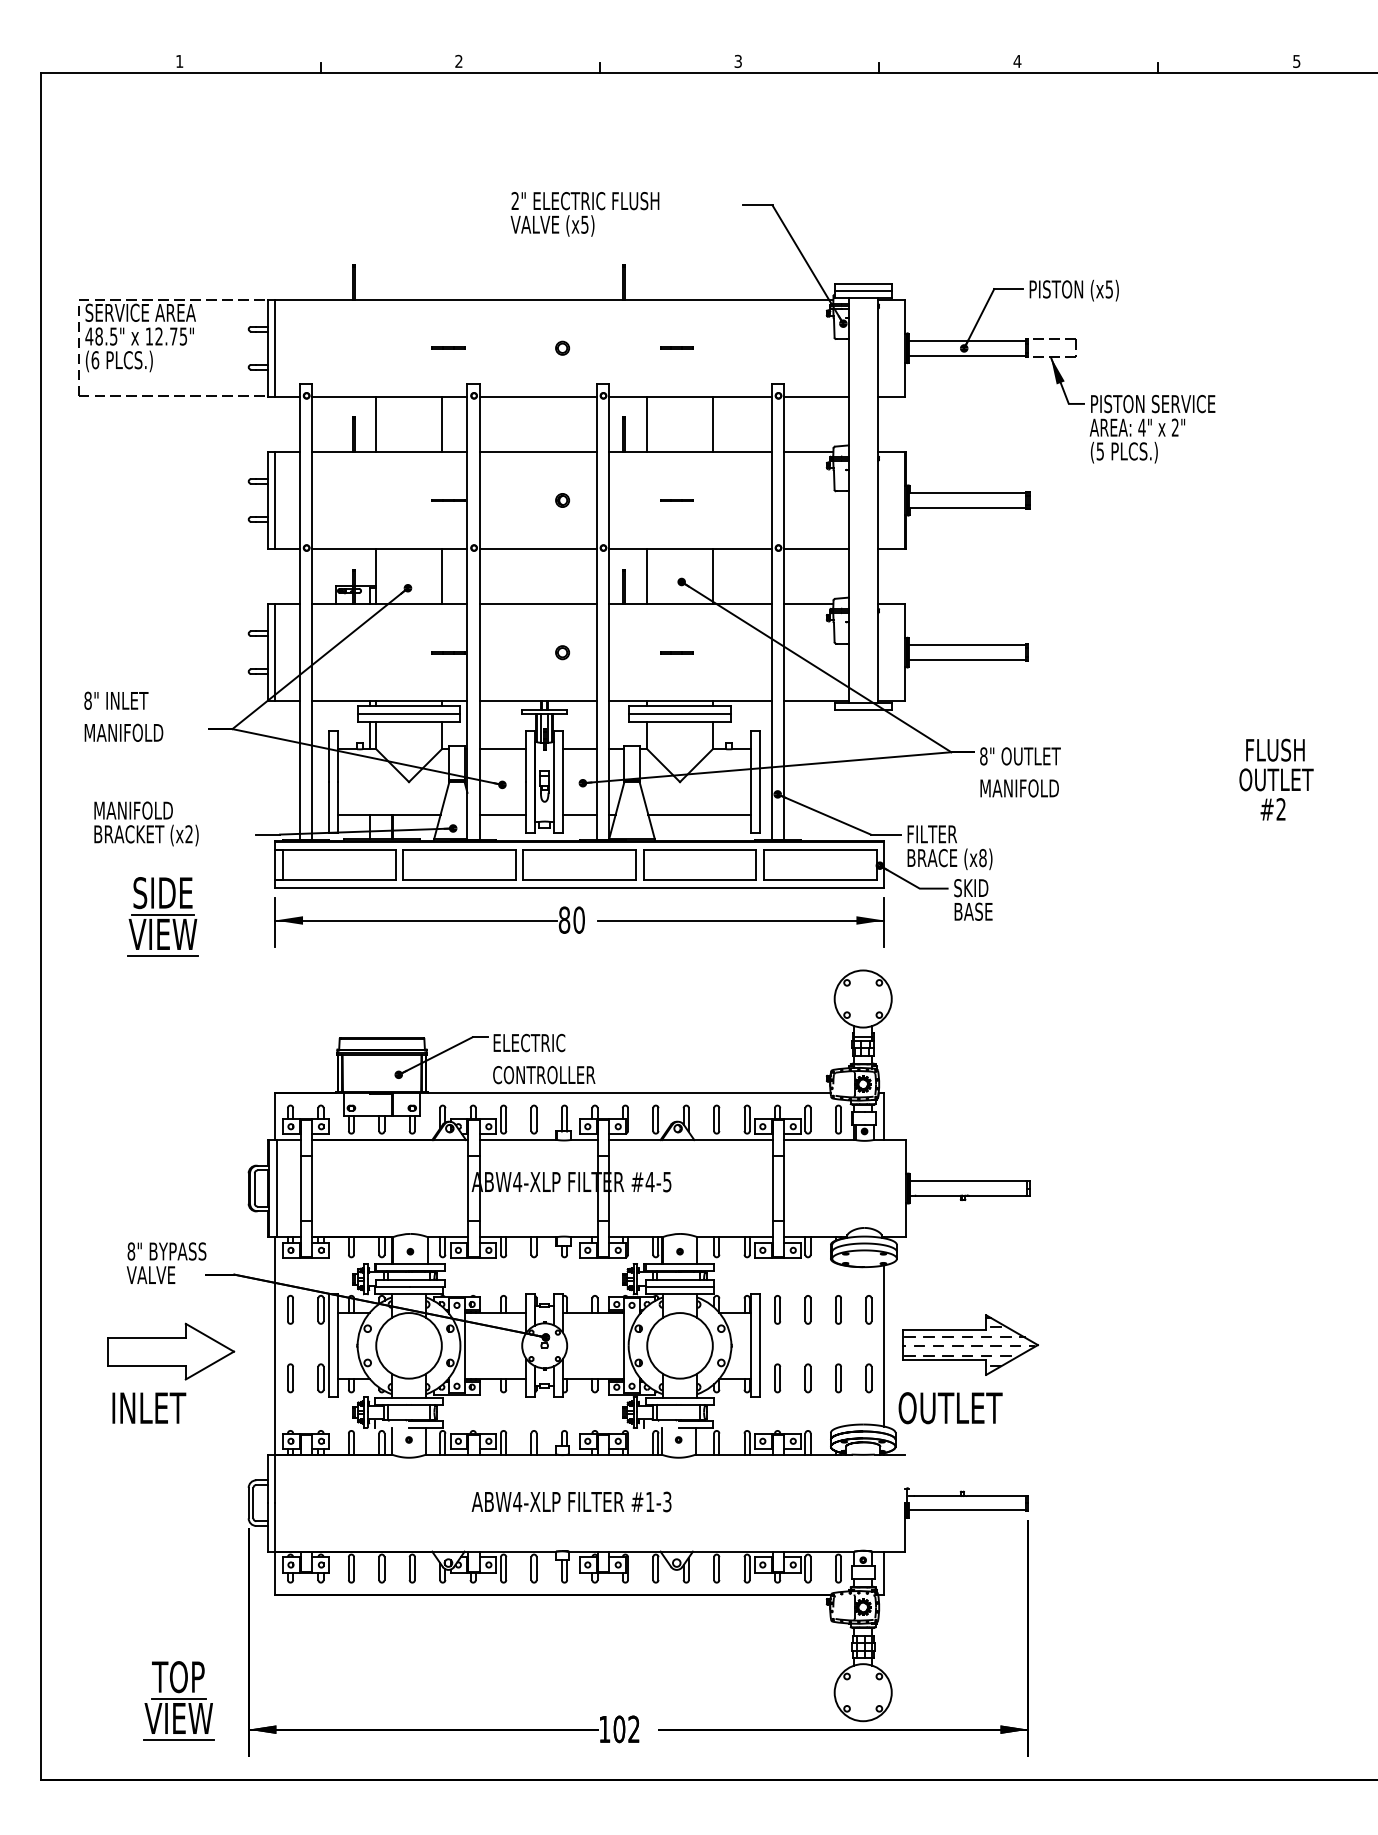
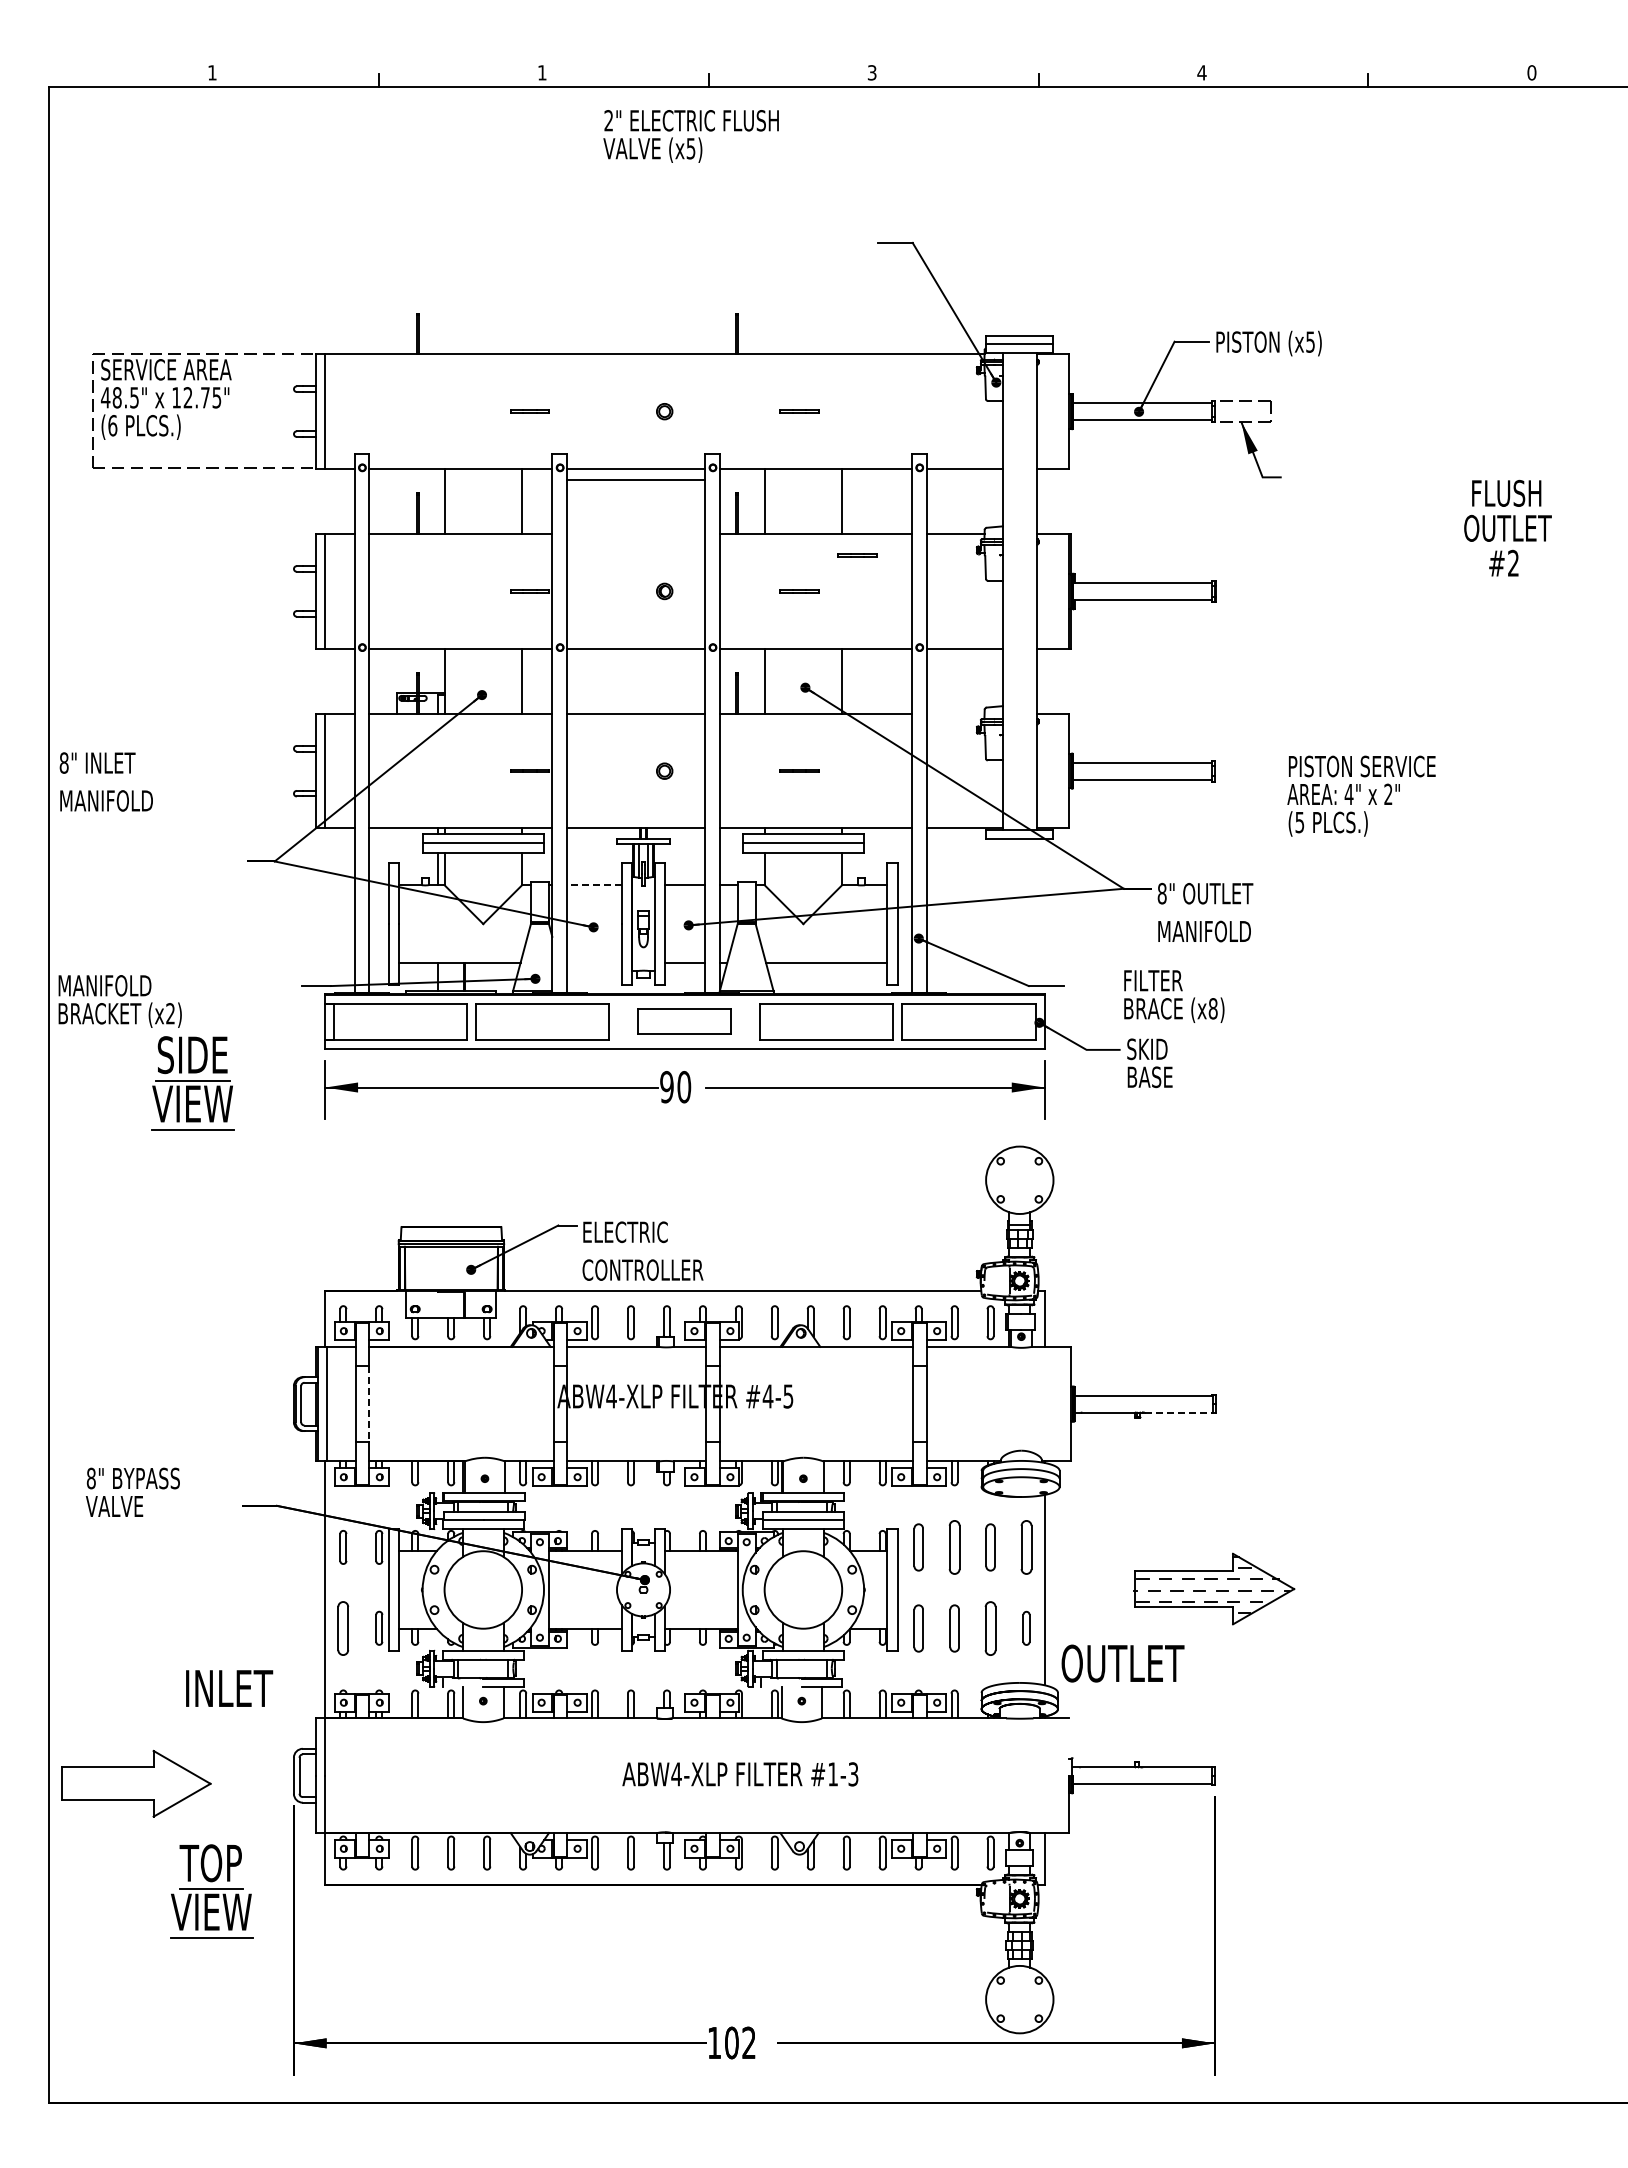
text: (459, 61) -> (542, 72), 2 -> 1
text: (1296, 61) -> (1531, 72), 5 -> 0
text: (584, 214) -> (690, 136), moved
text: (1152, 428) -> (1361, 795), moved
line: (537, 452) -> (635, 480), moved
line: (725, 469) -> (857, 554), added
line: (808, 603) -> (955, 713), removed
text: (123, 716) -> (105, 781), moved
line: (502, 749) -> (593, 885), solid -> dashed
text: (1276, 779) -> (1507, 528), moved
line: (502, 814) -> (593, 962), removed
text: (145, 823) -> (119, 1001), moved
text: (950, 847) -> (1174, 996), moved
part: (579, 864) -> (684, 1021), size x0.7
text: (564, 920) -> (666, 1087), 80 -> 90
line: (312, 1188) -> (369, 1404), solid -> dashed
line: (998, 1195) -> (1179, 1412), solid -> dashed
text: (166, 1262) -> (132, 1491), moved
part: (777, 1309) -> (918, 1547), size x1.4
part: (807, 1309) -> (954, 1547), size x1.6
part: (838, 1309) -> (990, 1547), size x1.4
part: (868, 1309) -> (1026, 1547), size x1.6
part: (970, 1344) -> (1214, 1588), moved
part: (171, 1351) -> (136, 1783), moved
part: (290, 1377) -> (343, 1627), size x1.6
part: (777, 1377) -> (918, 1627), size x1.4
part: (807, 1377) -> (954, 1627), size x1.4
part: (838, 1377) -> (990, 1627), size x1.6
text: (149, 1408) -> (229, 1688), moved
text: (571, 1502) -> (740, 1774), moved
part: (178, 1701) -> (211, 1891), moved

